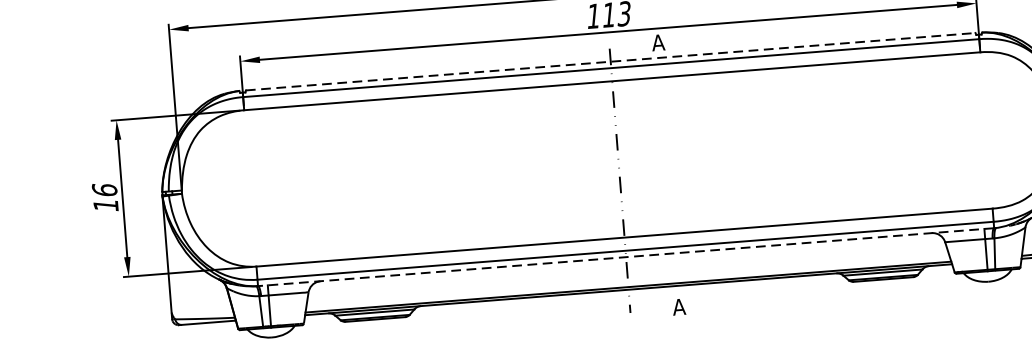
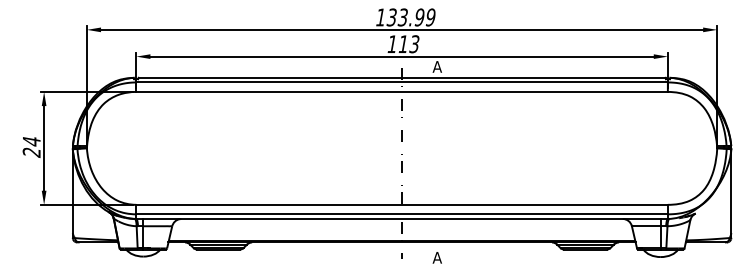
line: (611, 61) -> (402, 77), dashed -> solid
text: (105, 197) -> (31, 146), 16 -> 24
line: (626, 256) -> (402, 218), dashed -> solid

